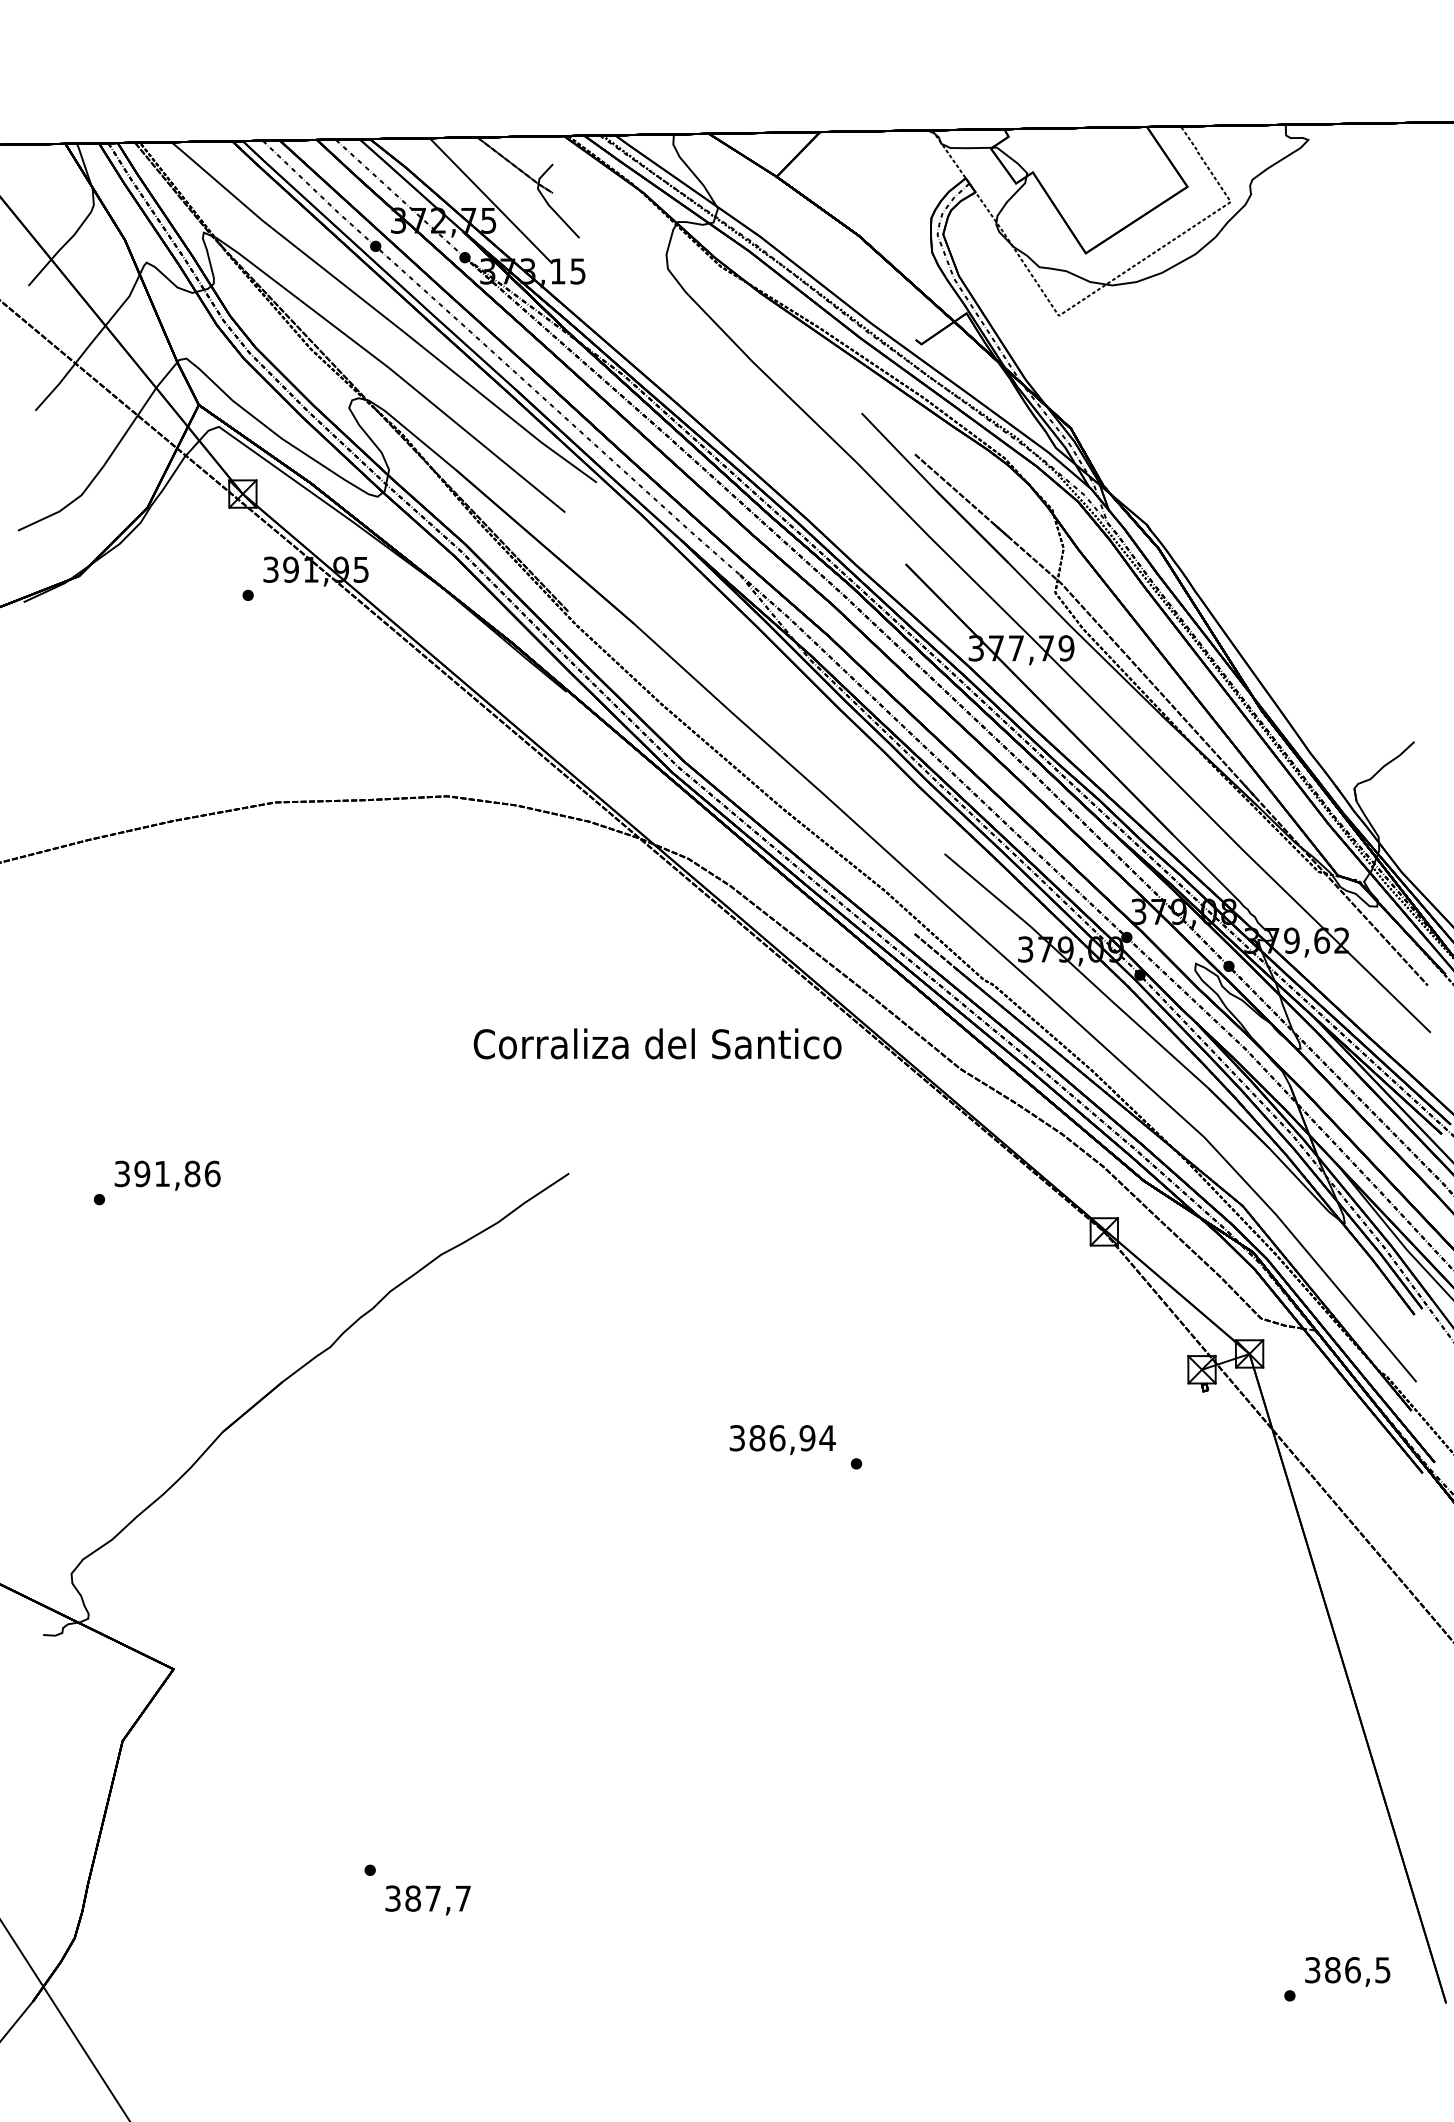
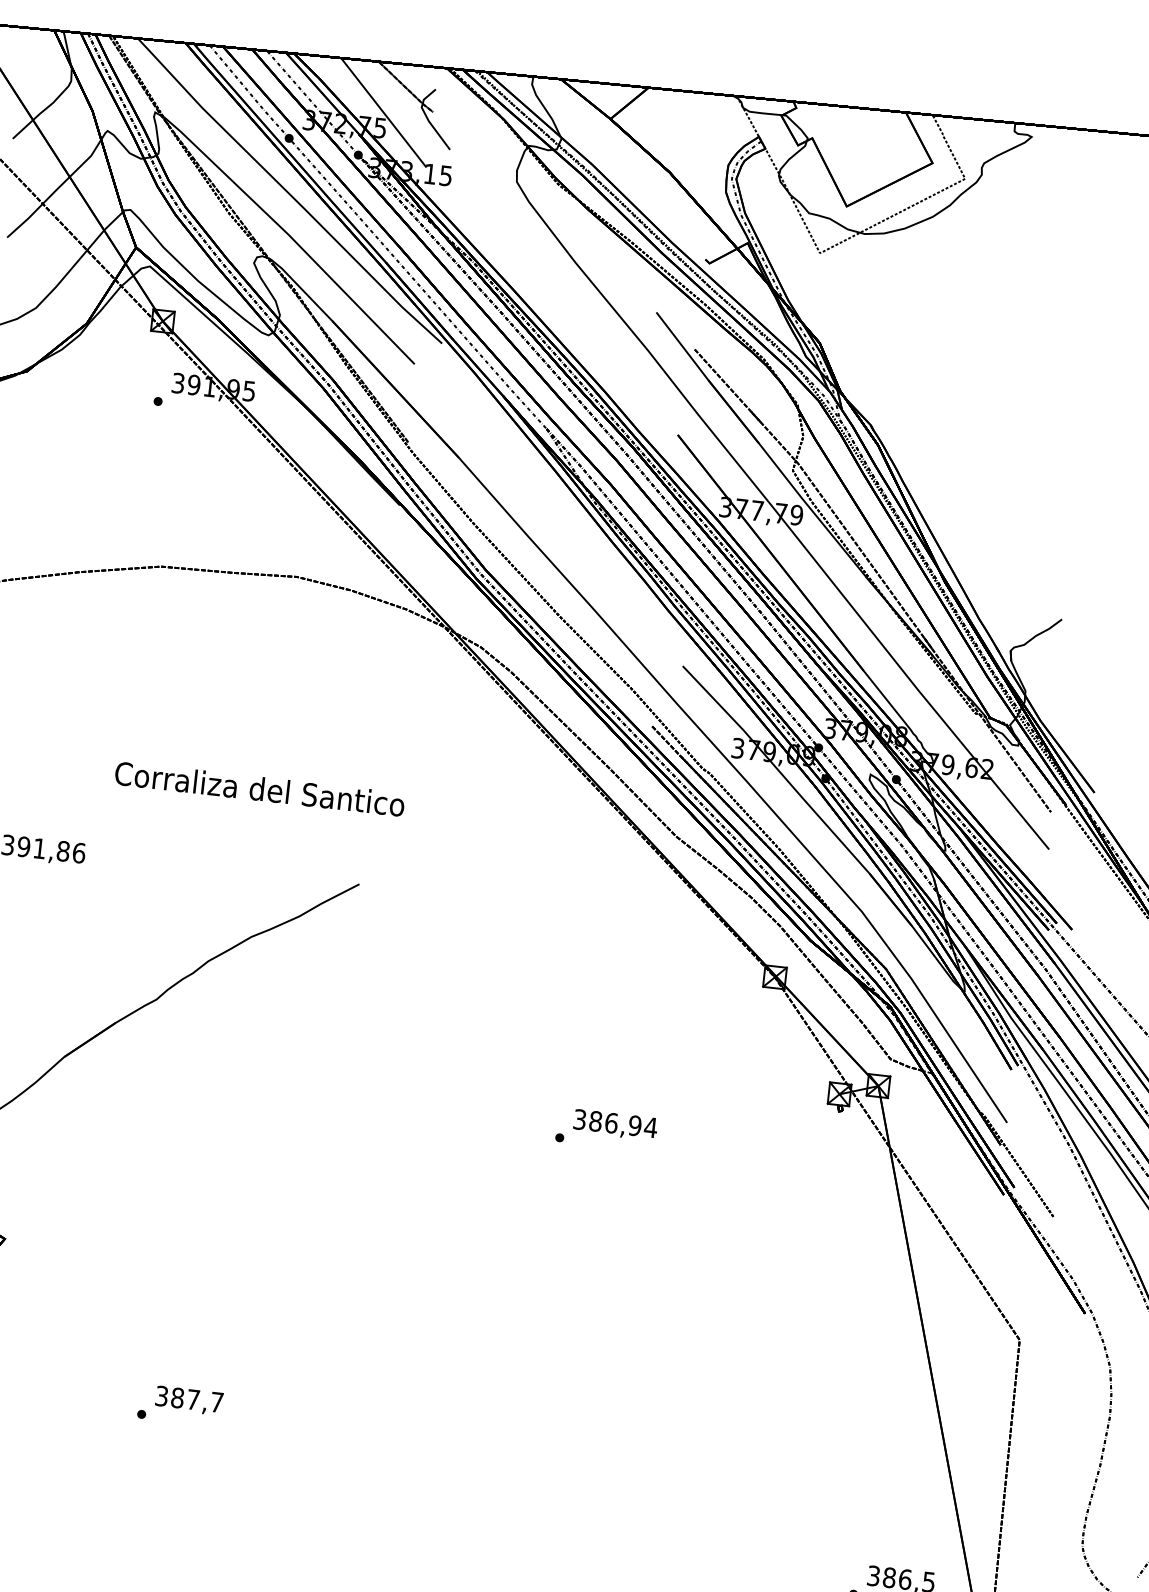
text: (657, 1043) -> (259, 788), moved
text: (782, 1439) -> (615, 1124), moved
text: (427, 1900) -> (188, 1400), moved

